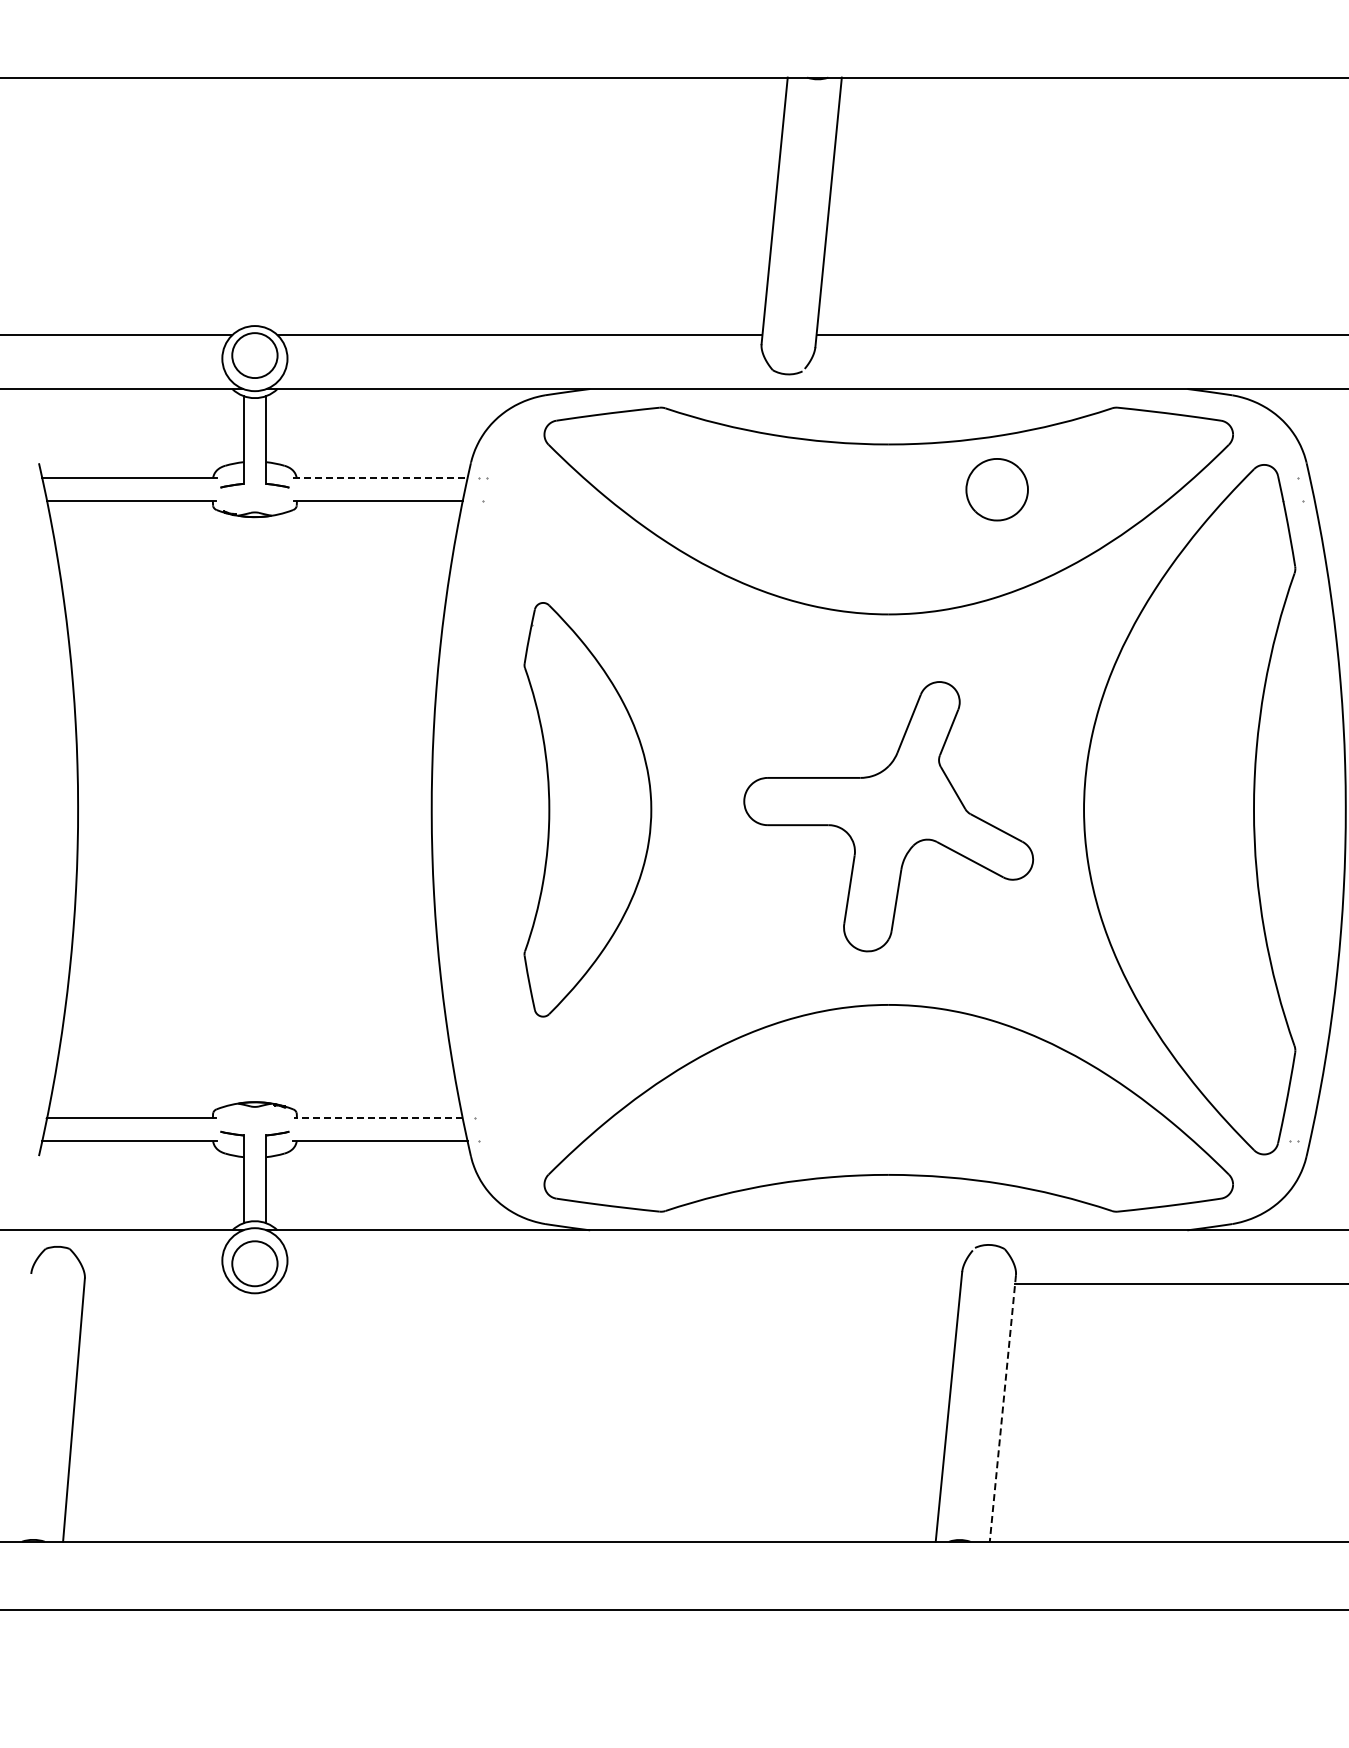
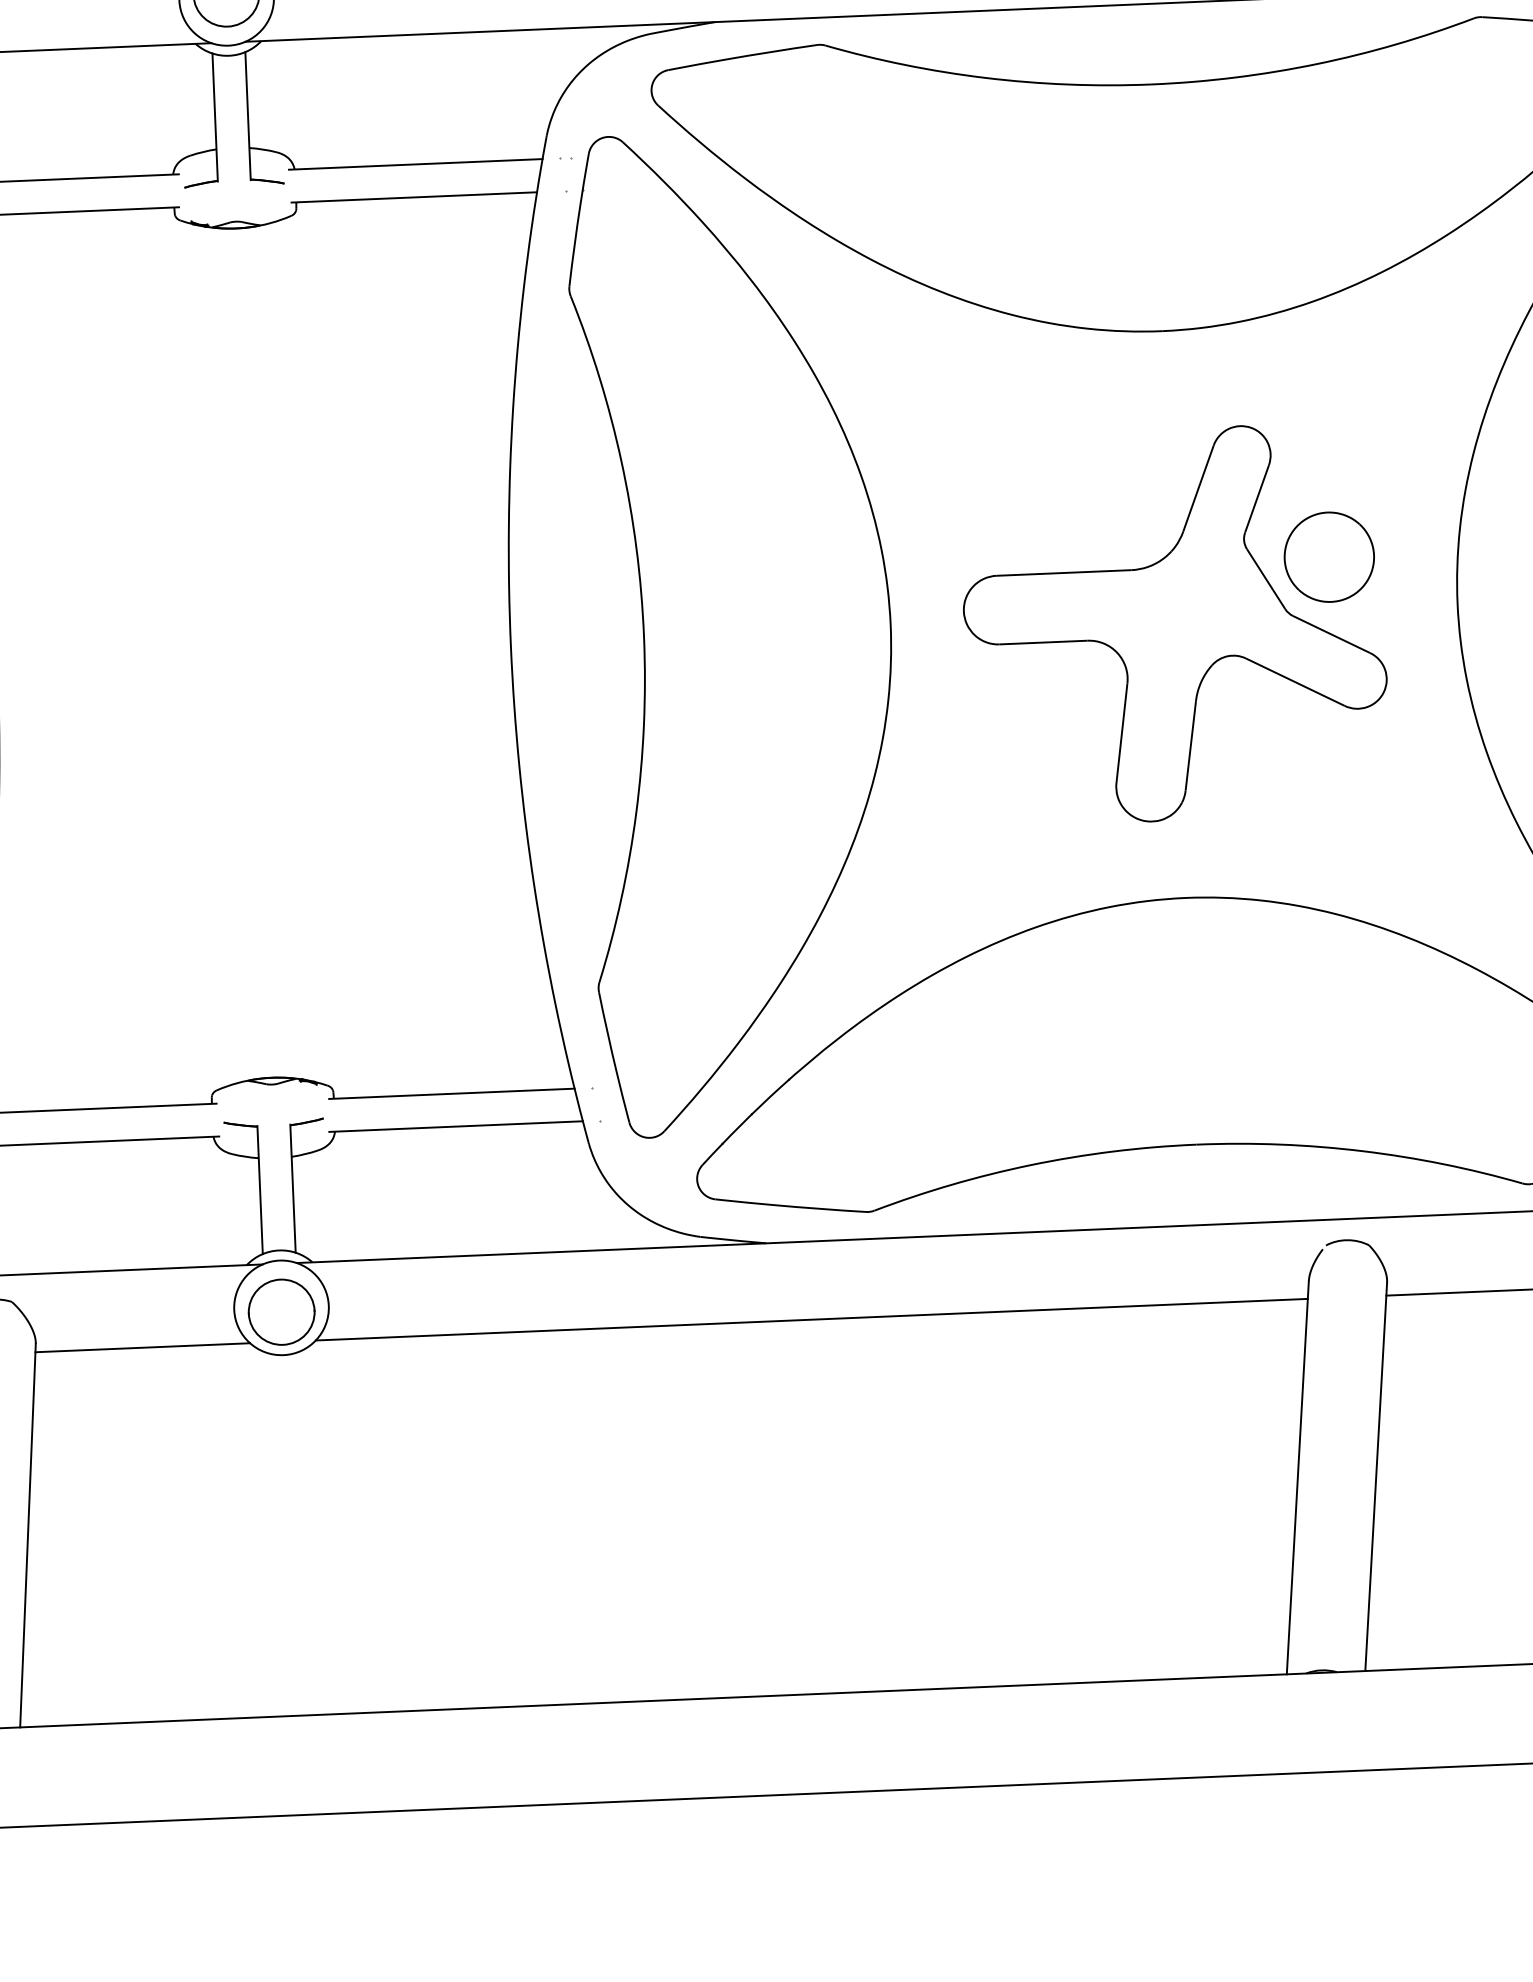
line: (380, 478) -> (416, 164), dashed -> solid
part: (996, 489) -> (1328, 556), moved
part: (587, 809) -> (736, 632), size x1.67
line: (378, 1118) -> (452, 1093), dashed -> solid
line: (158, 1284) -> (143, 1348), added
line: (619, 1284) -> (812, 1320), added
line: (1002, 1408) -> (1375, 1476), dashed -> solid

